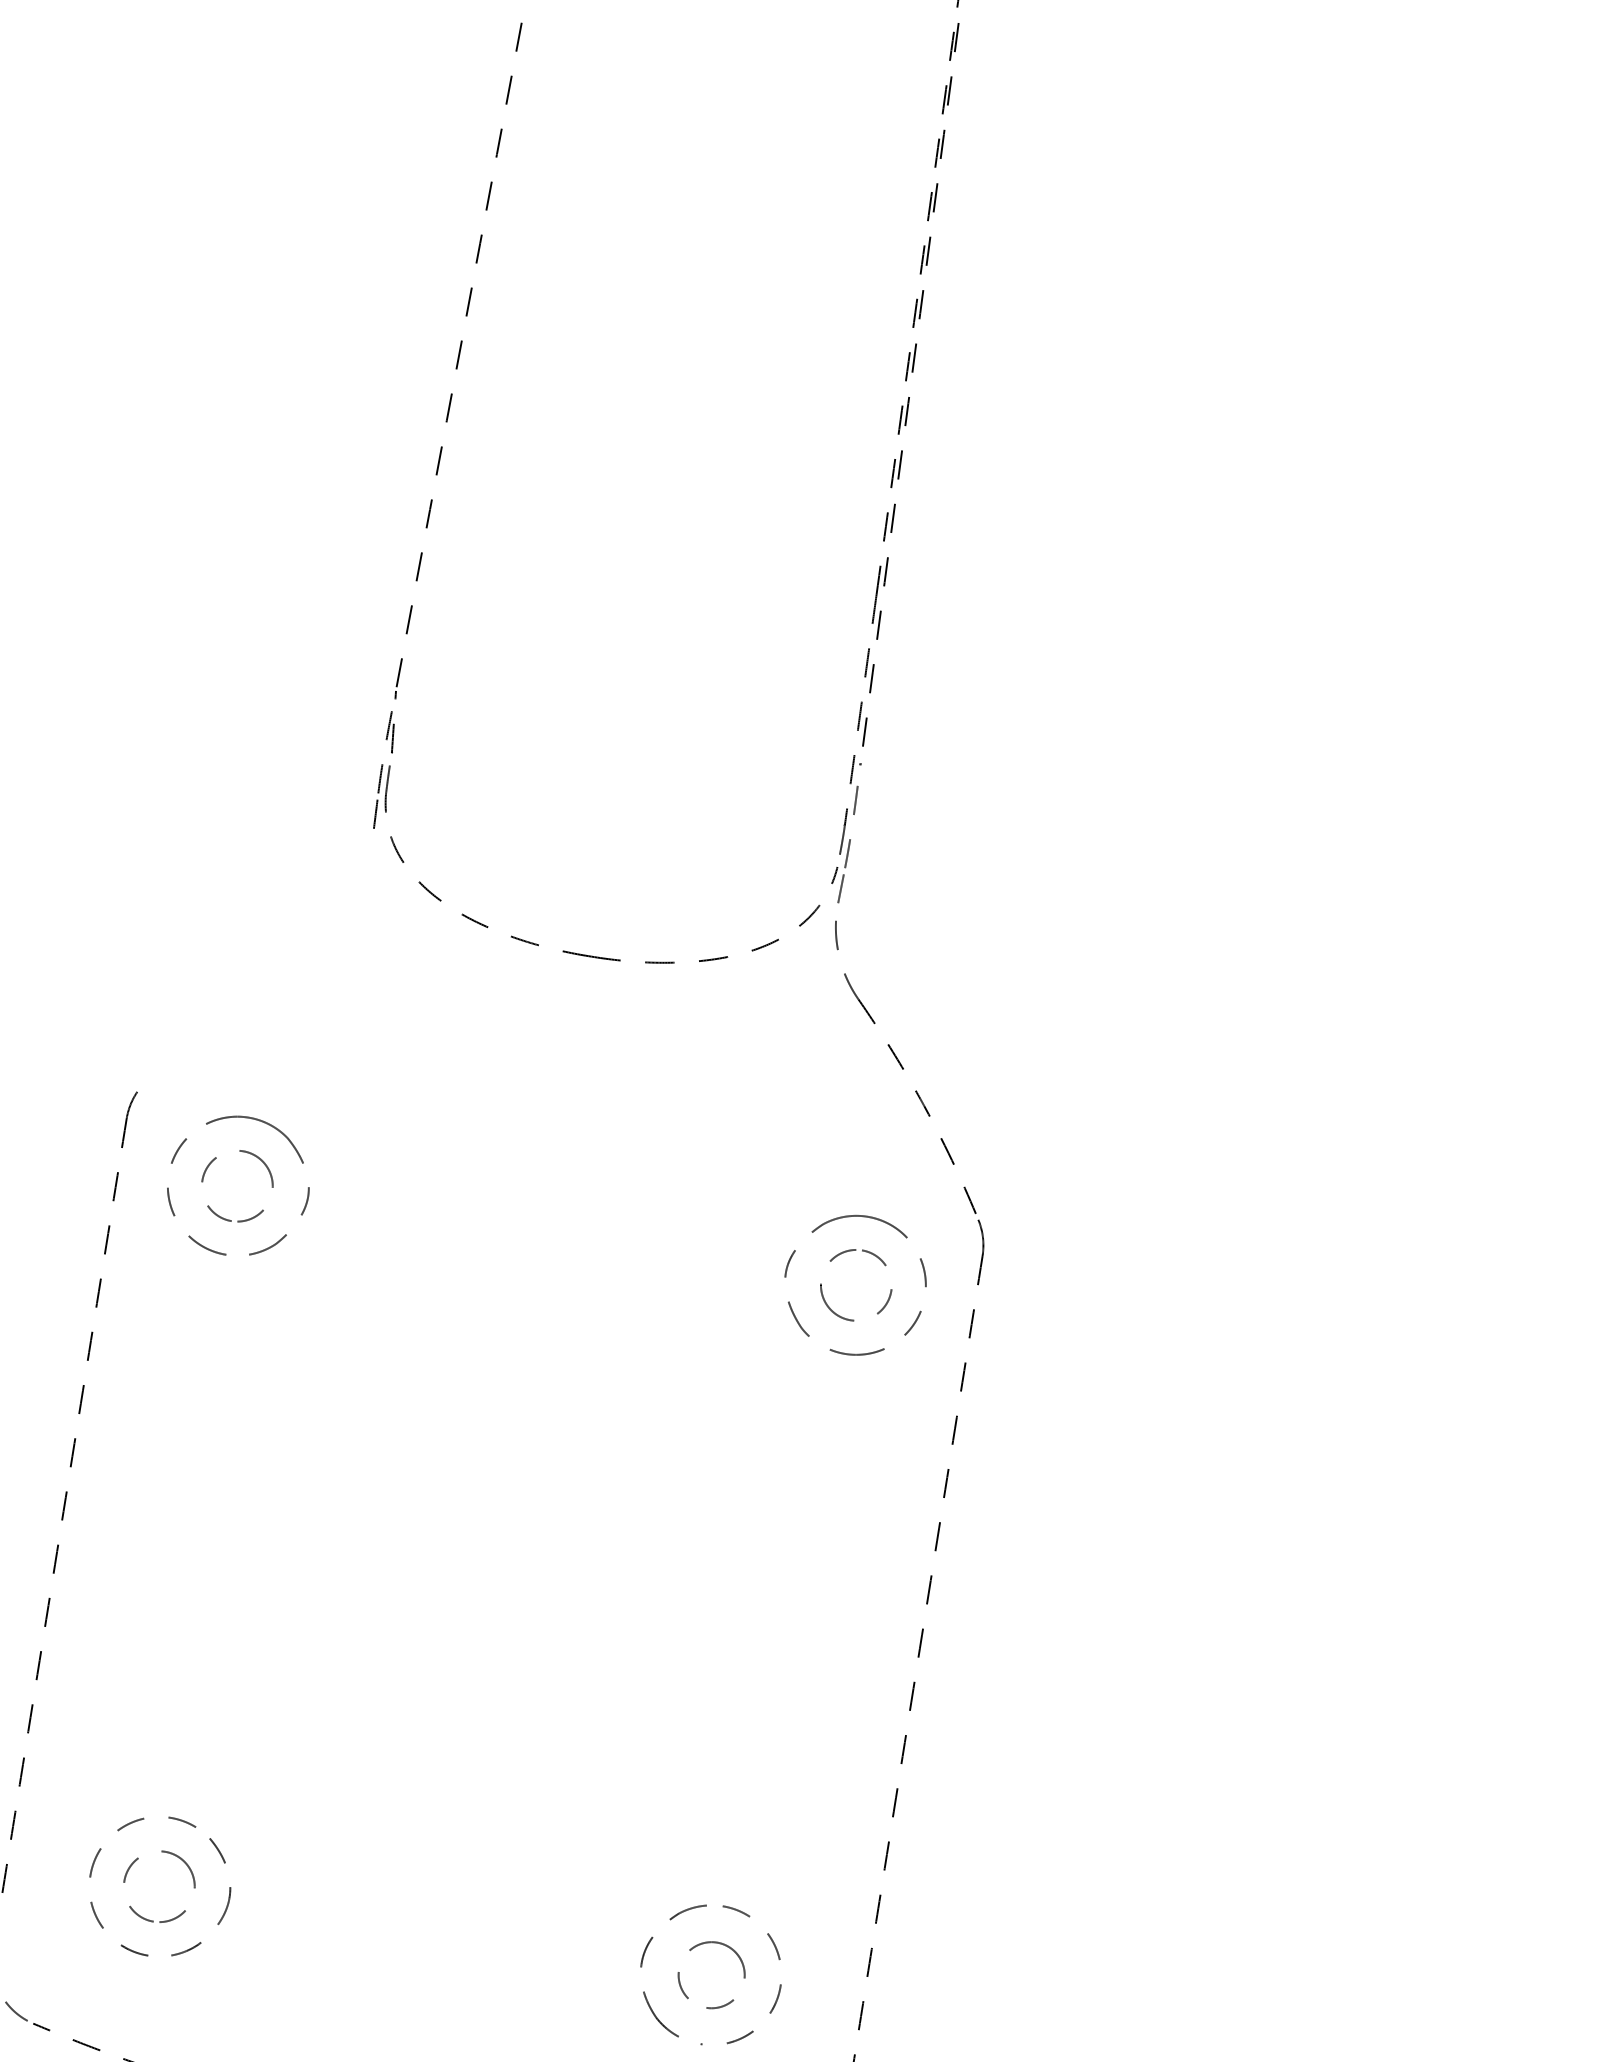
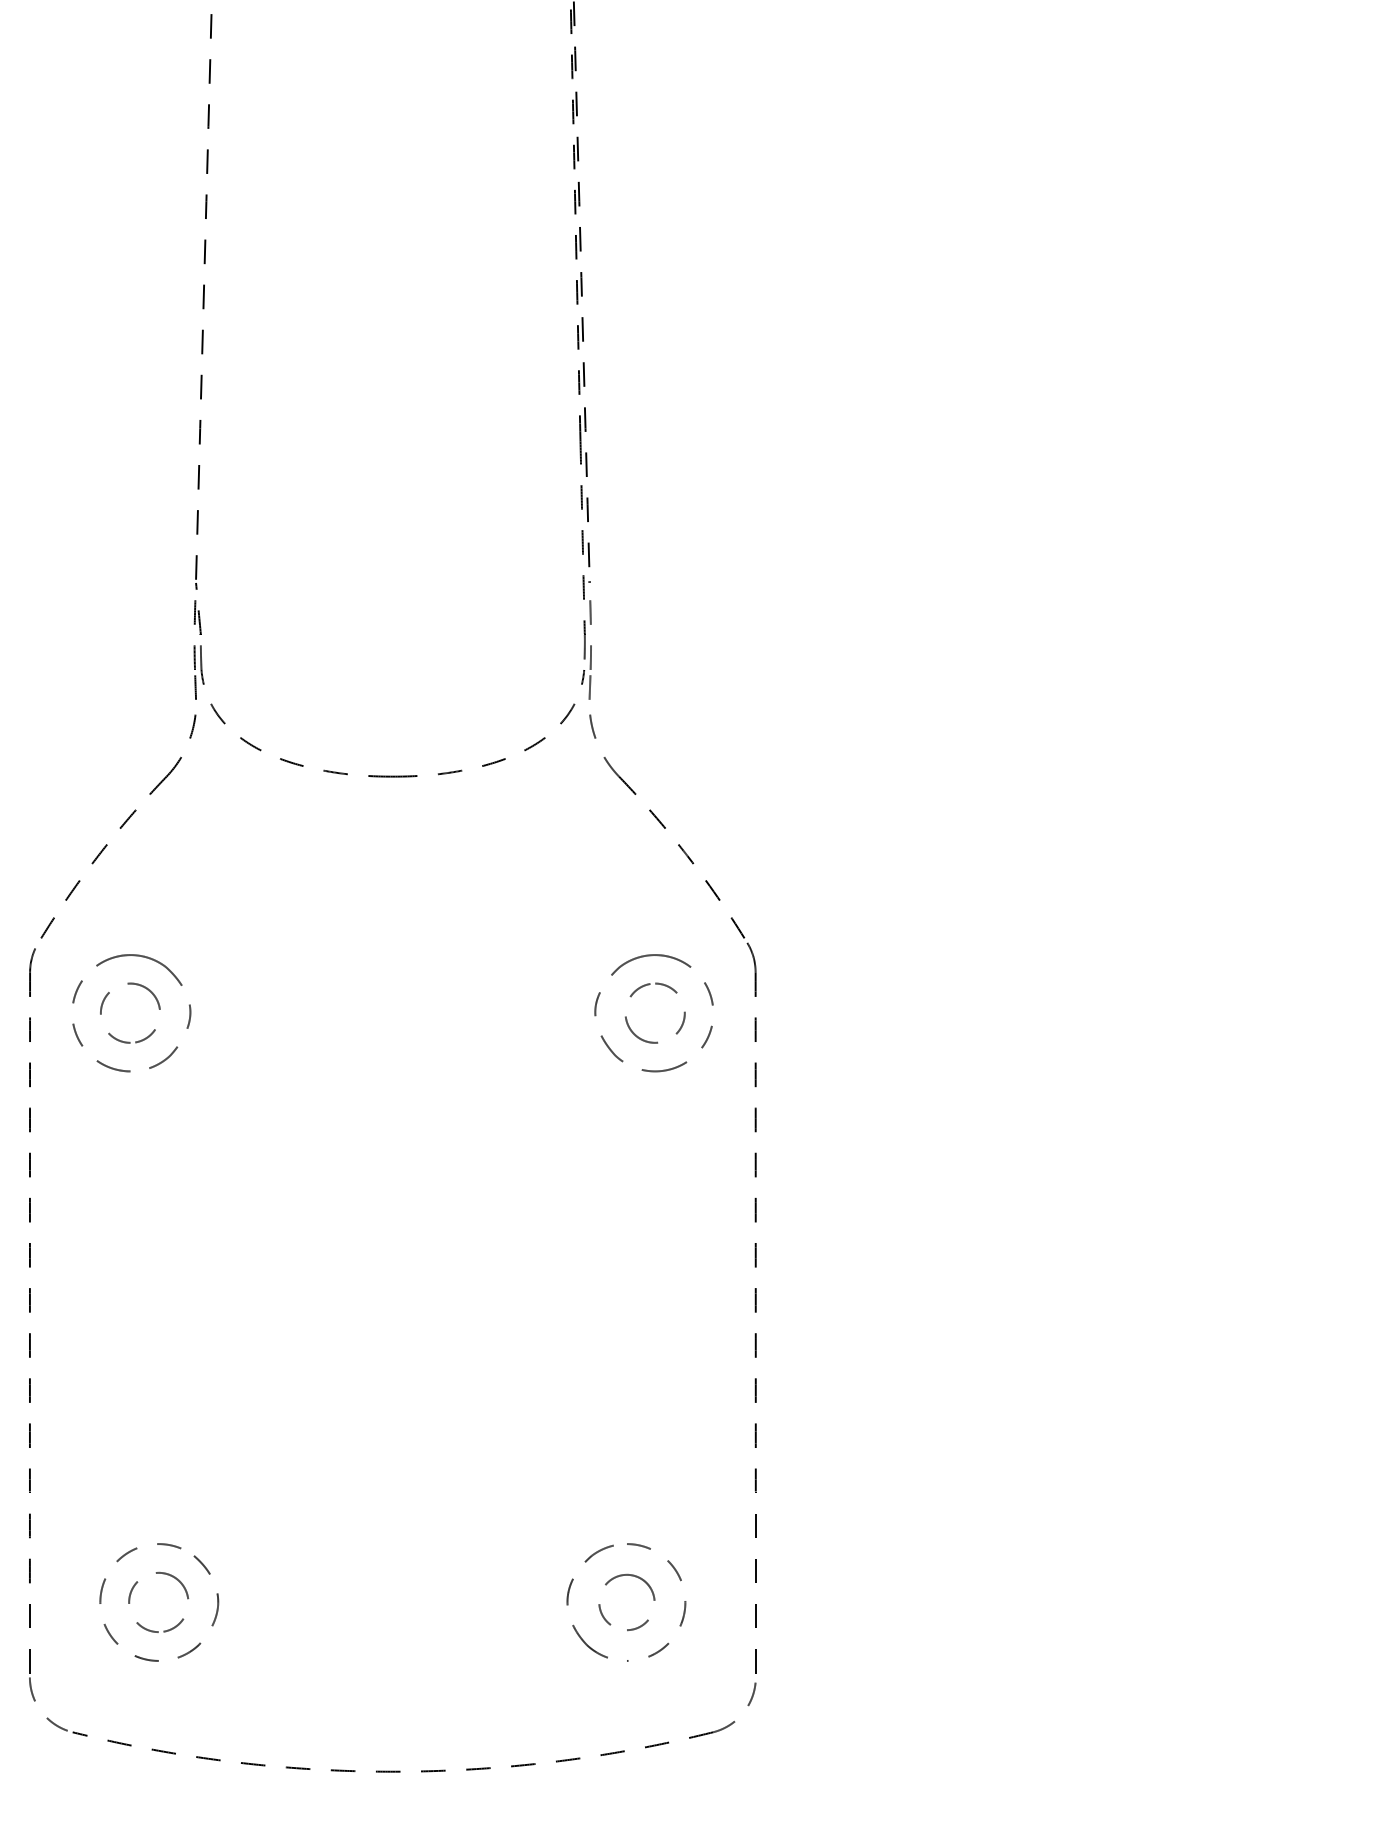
part: (258, 963) -> (118, 826), added

